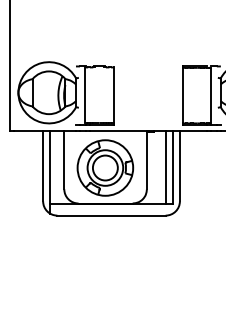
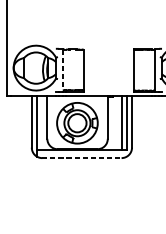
line: (85, 95) -> (62, 70), solid -> dashed
line: (112, 215) -> (82, 158), solid -> dashed

